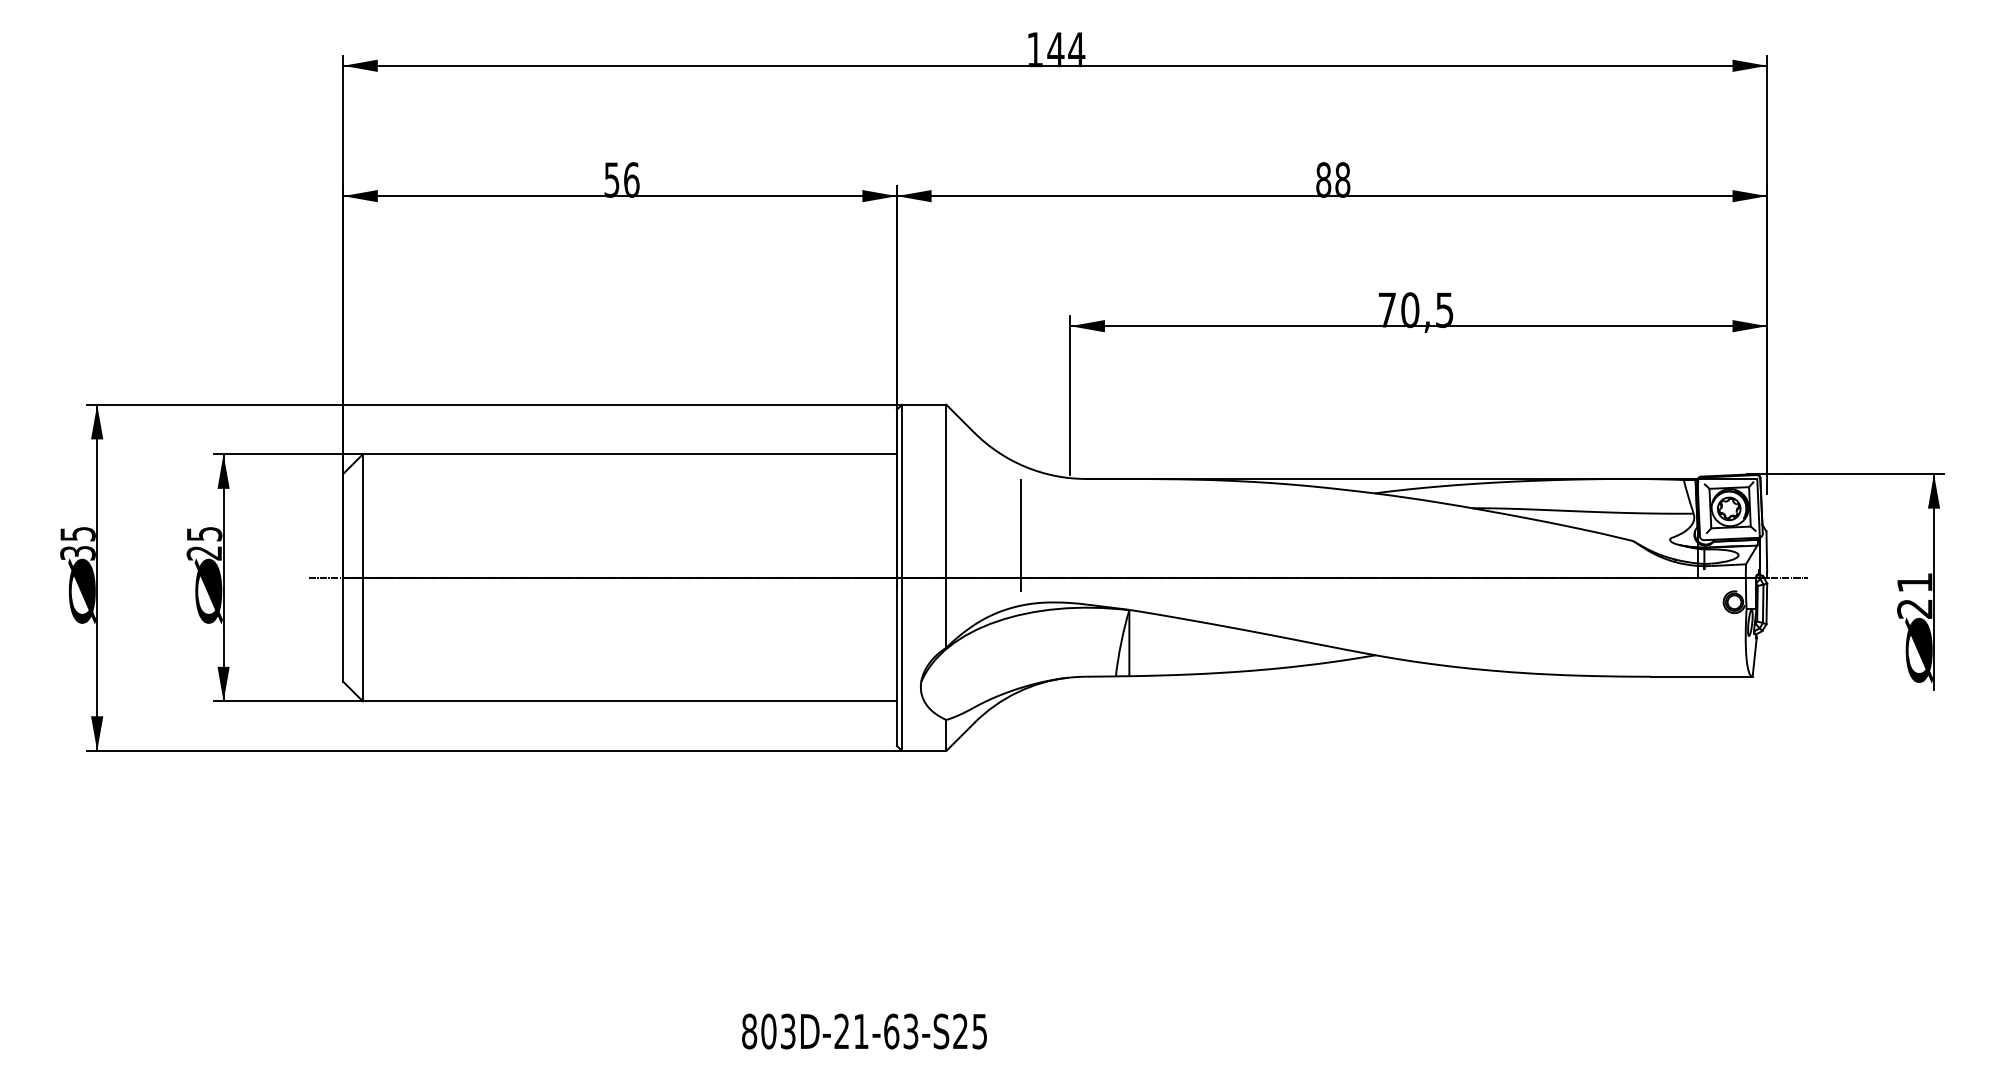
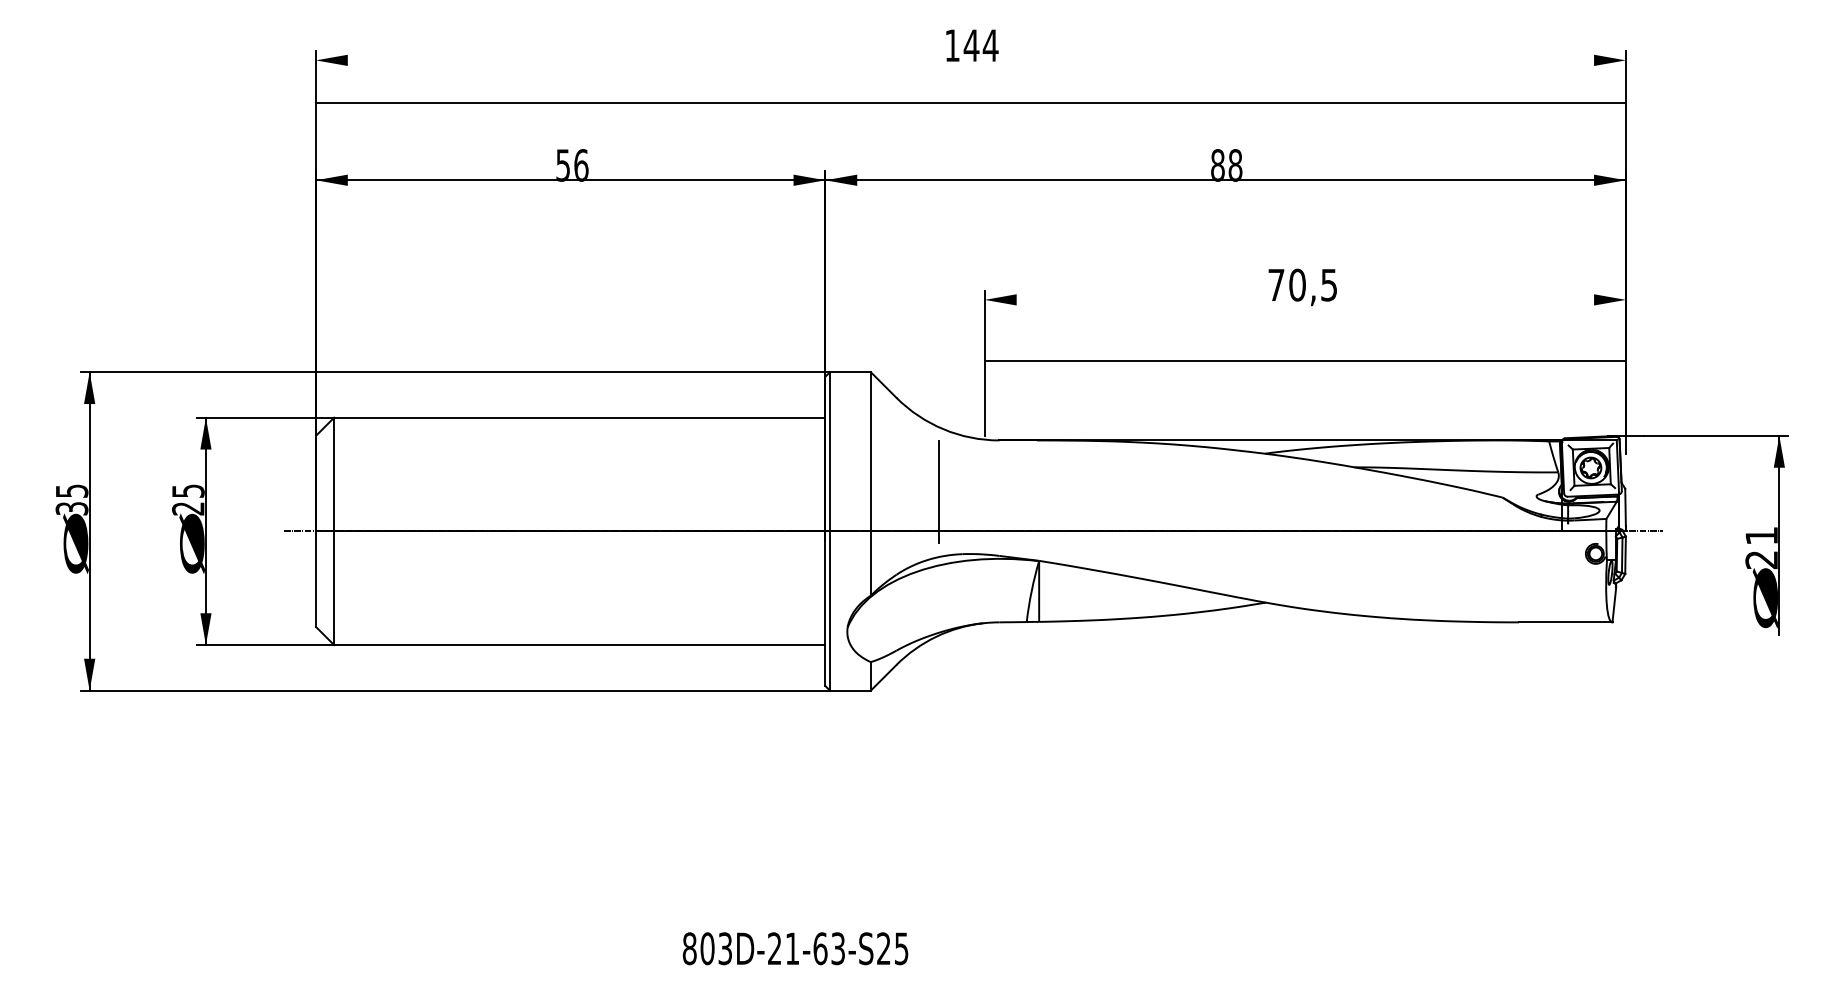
line: (1055, 65) -> (971, 102), moved
line: (1418, 326) -> (1305, 360), moved

